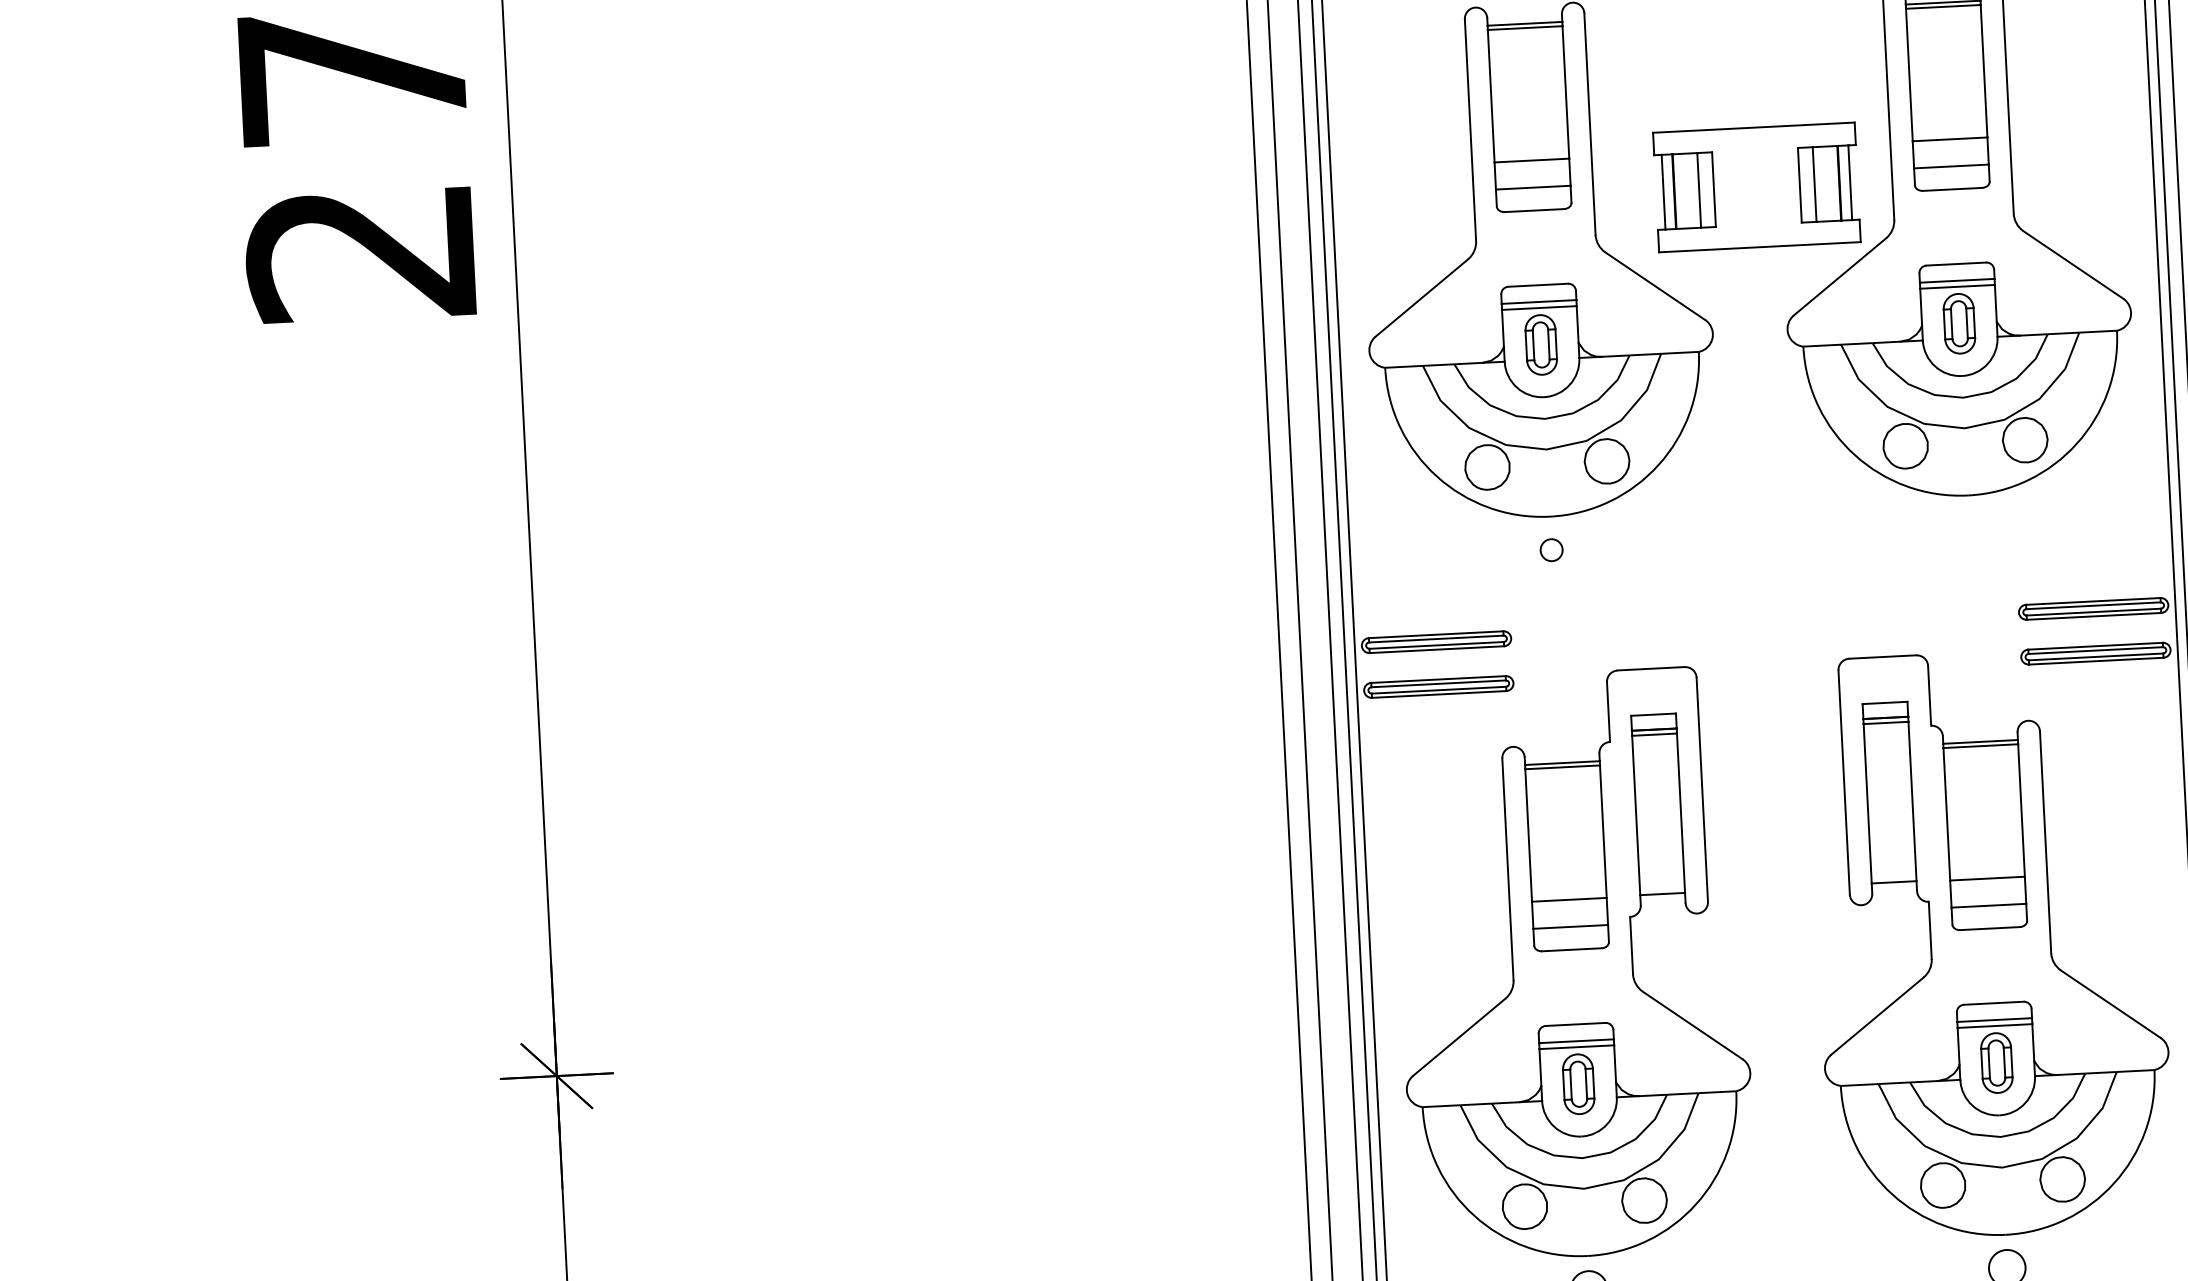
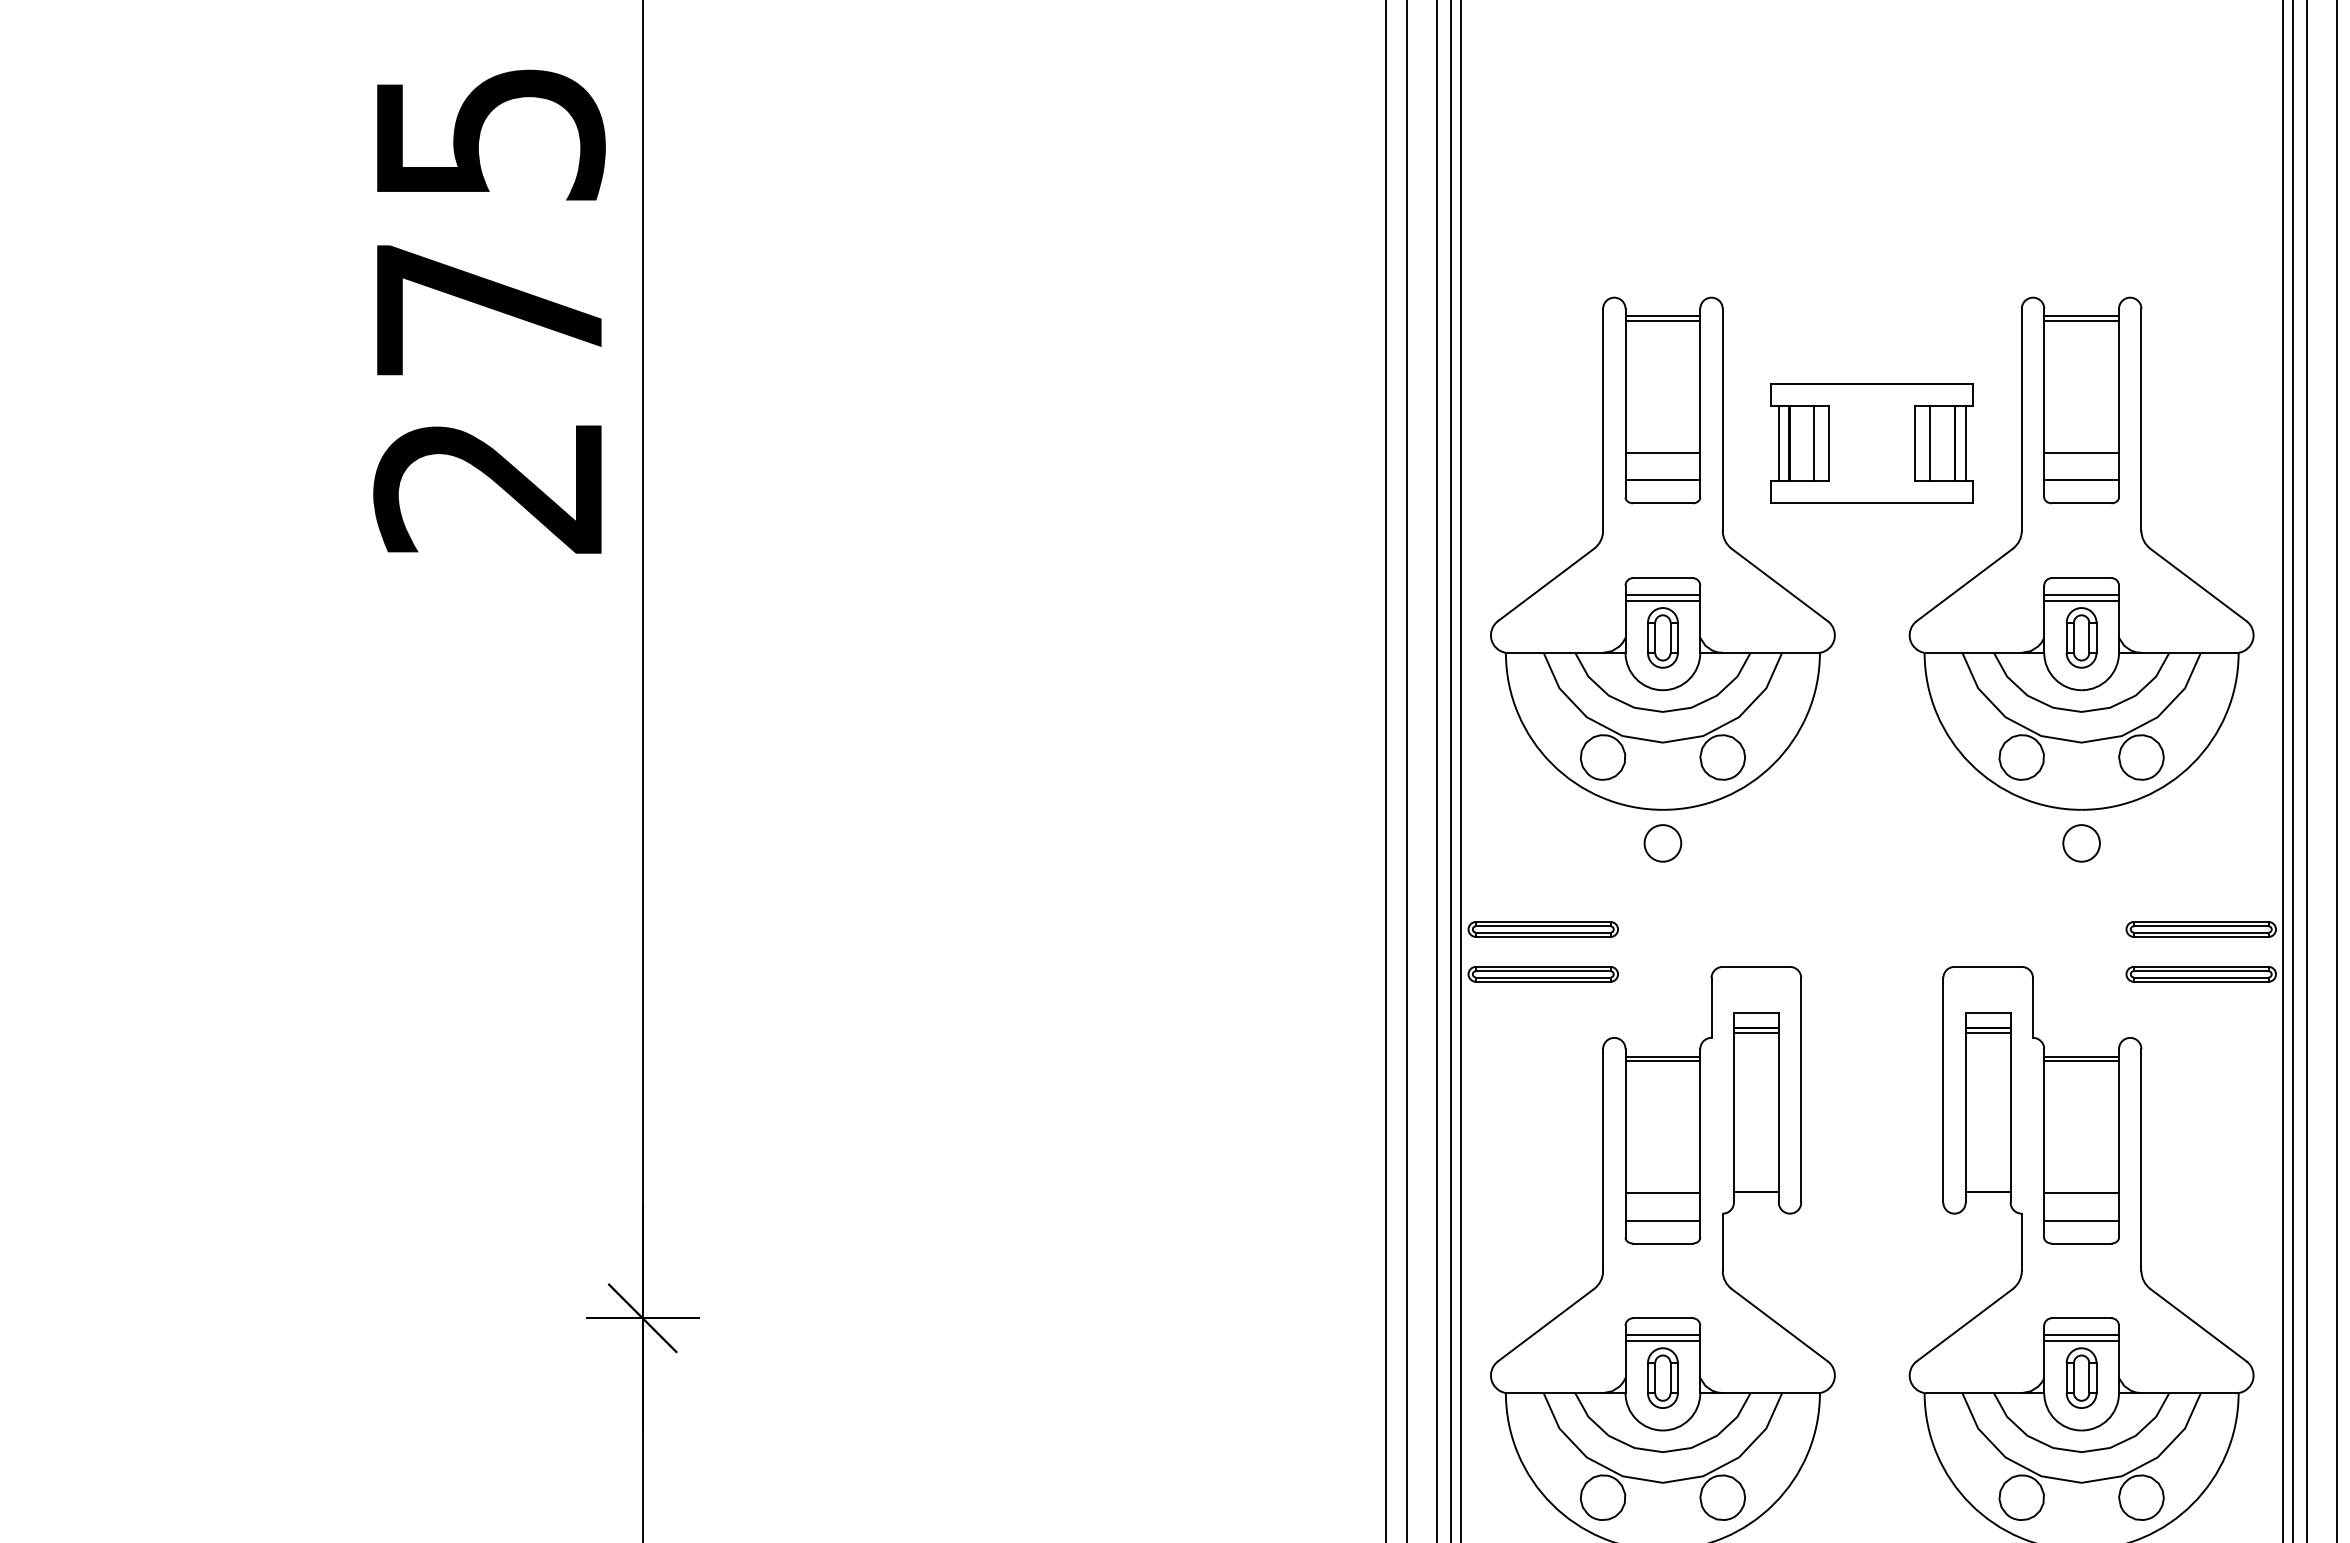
part: (1756, 187) -> (1871, 443), moved
circle: (1969, 529) -> (2081, 843), added
circle: (1551, 550) -> (1662, 843), size x1.67

